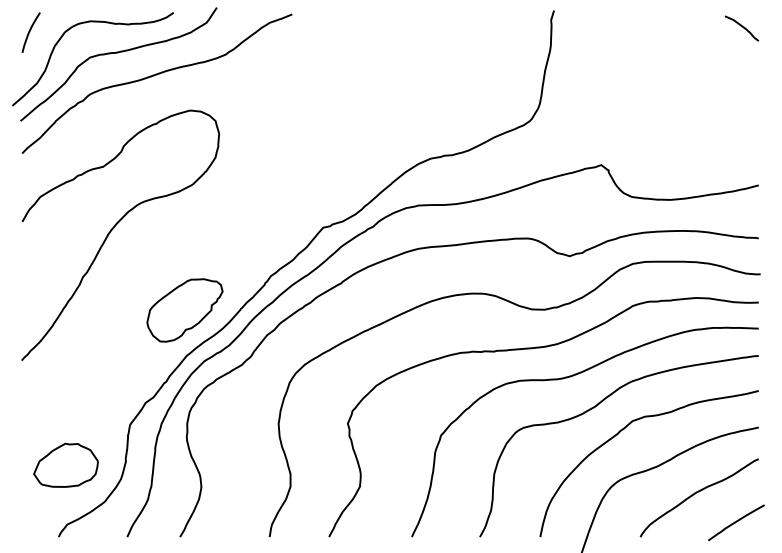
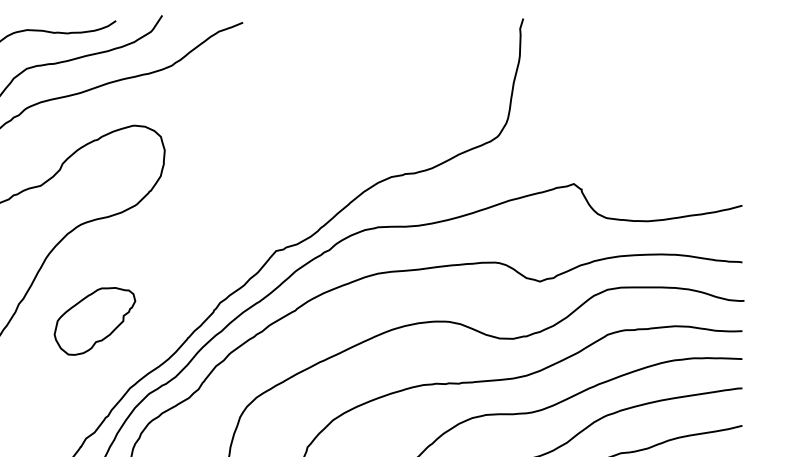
curve: (742, 27) -> (725, 36), removed
part: (184, 310) -> (94, 321), moved

